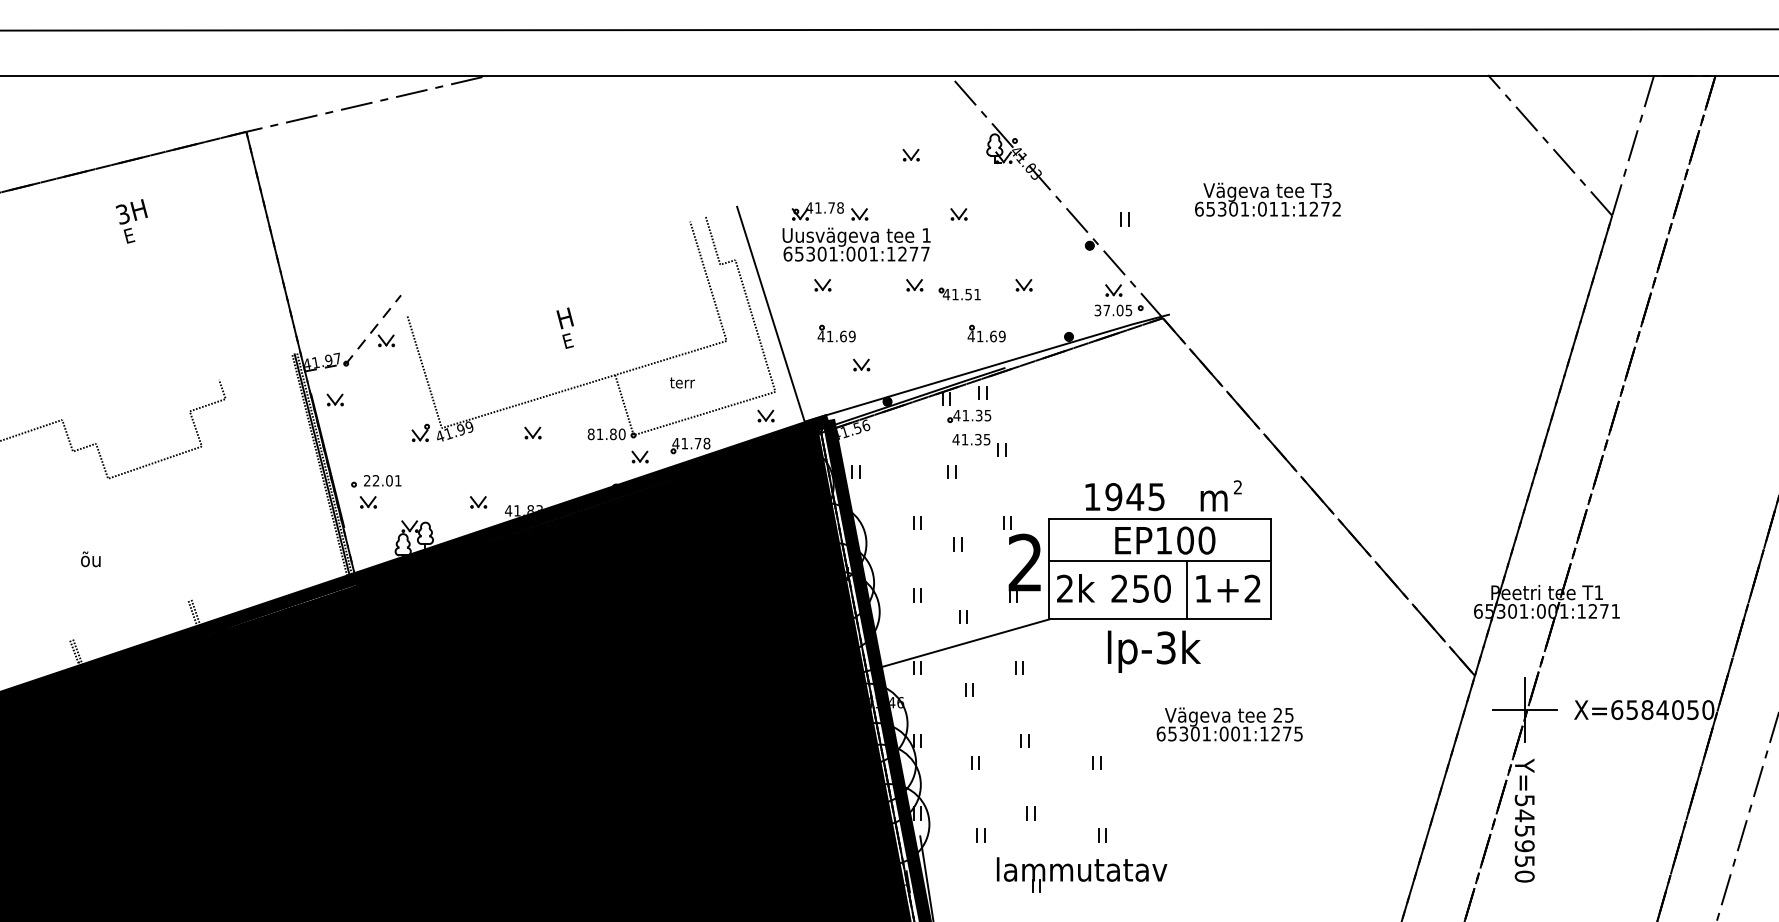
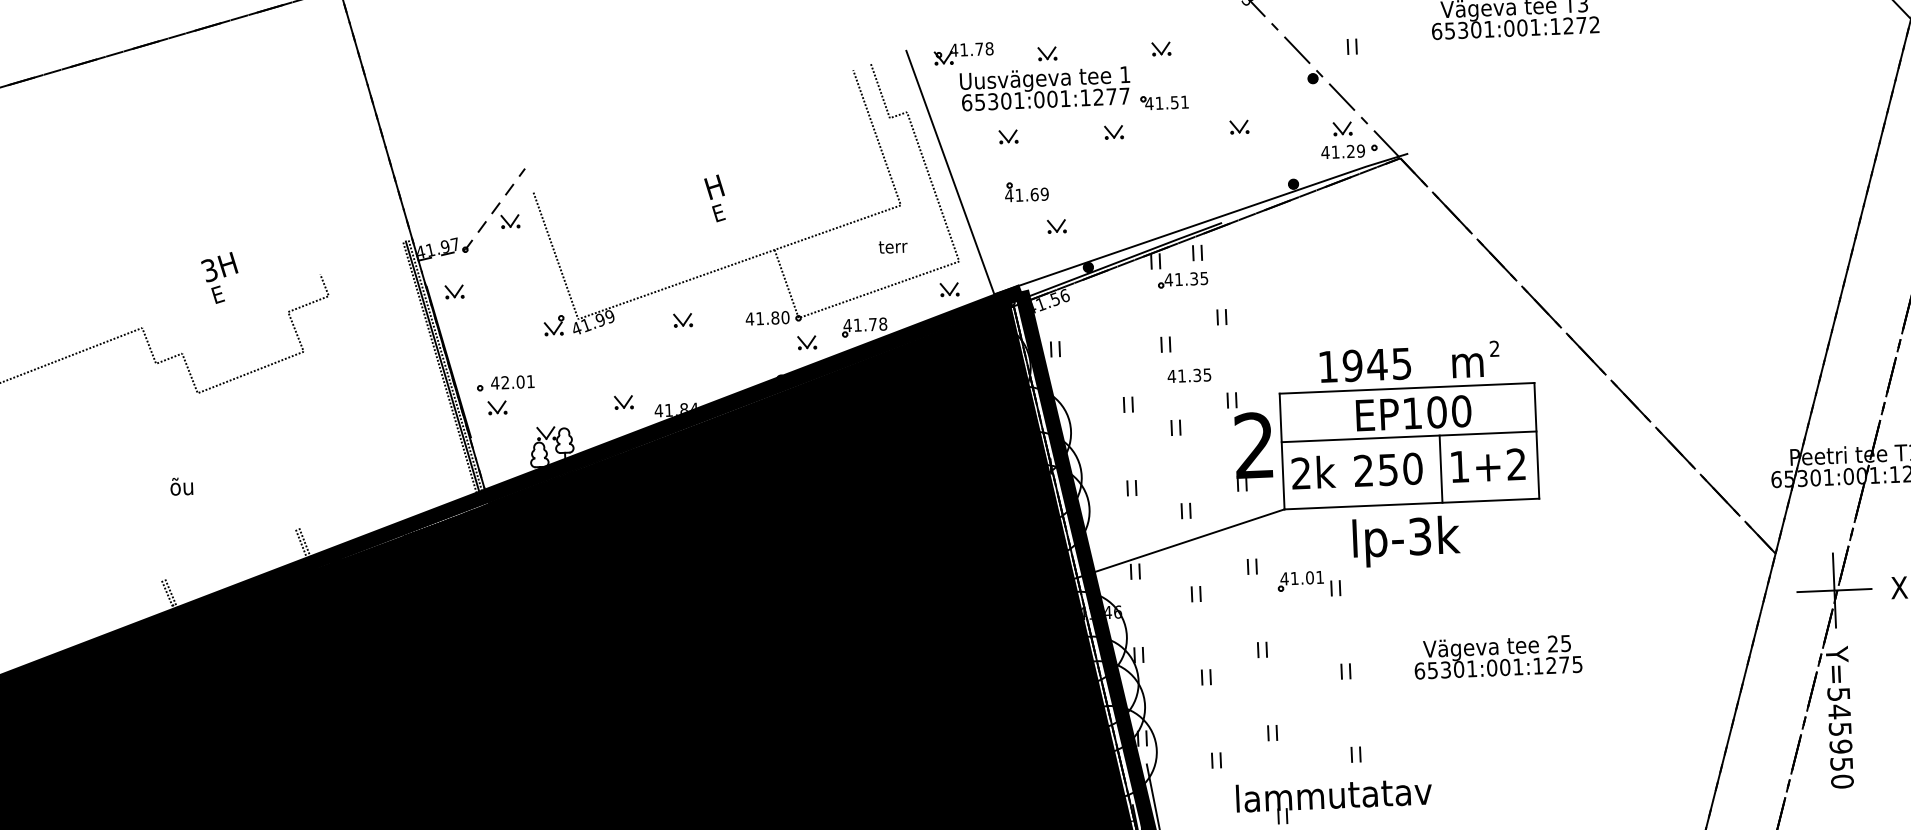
text: (1273, 208) -> (1521, 27), 65301:011:1272 -> 65301:001:1272
part: (817, 211) -> (963, 53), moved
text: (131, 221) -> (219, 278), moved
part: (959, 293) -> (1164, 101), moved
text: (1113, 310) -> (1343, 151), 37.05 -> 41.29
part: (986, 333) -> (1198, 184), removed
text: (682, 382) -> (893, 246), moved
text: (590, 434) -> (749, 319), 81.80 -> 41.80
text: (971, 439) -> (1189, 375), moved
text: (366, 480) -> (494, 382), 22.01 -> 42.01
text: (539, 507) -> (694, 405), 41.83 -> 41.84
part: (1067, 685) -> (1308, 584), added
text: (1229, 724) -> (1497, 656), moved

